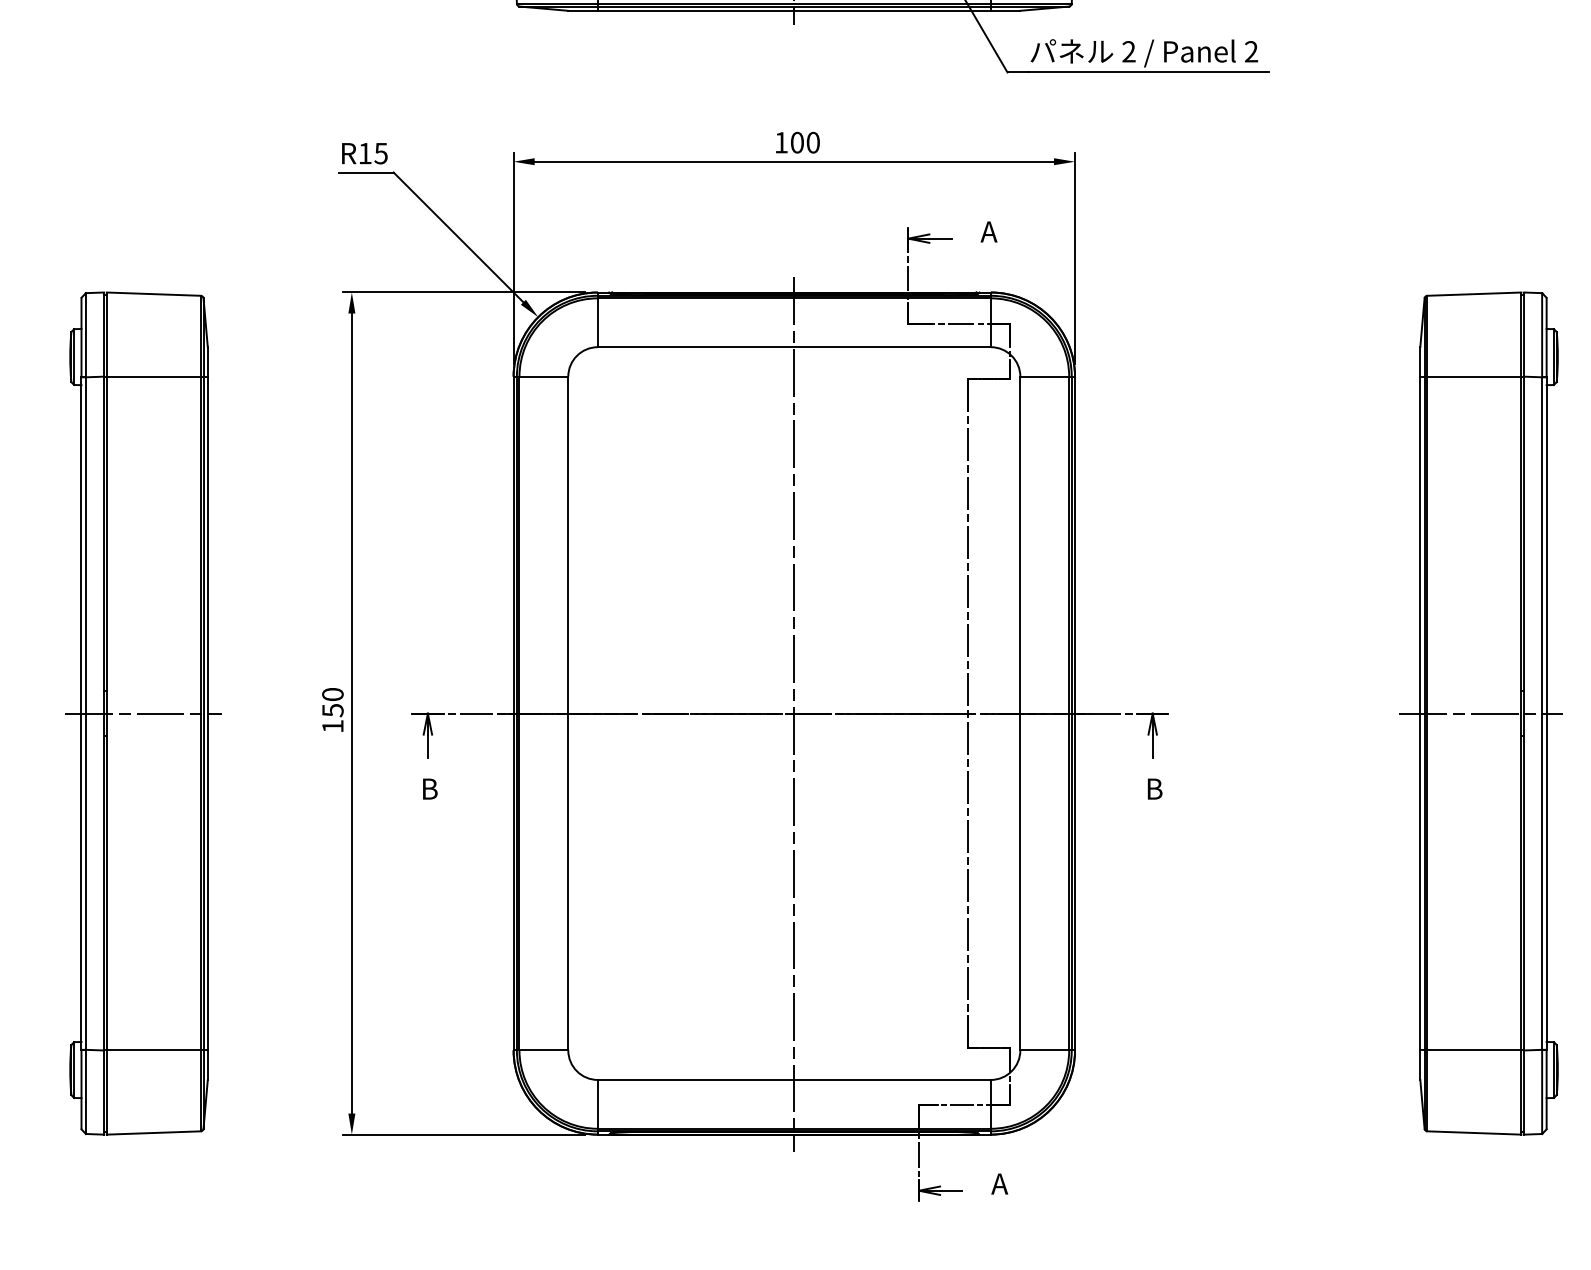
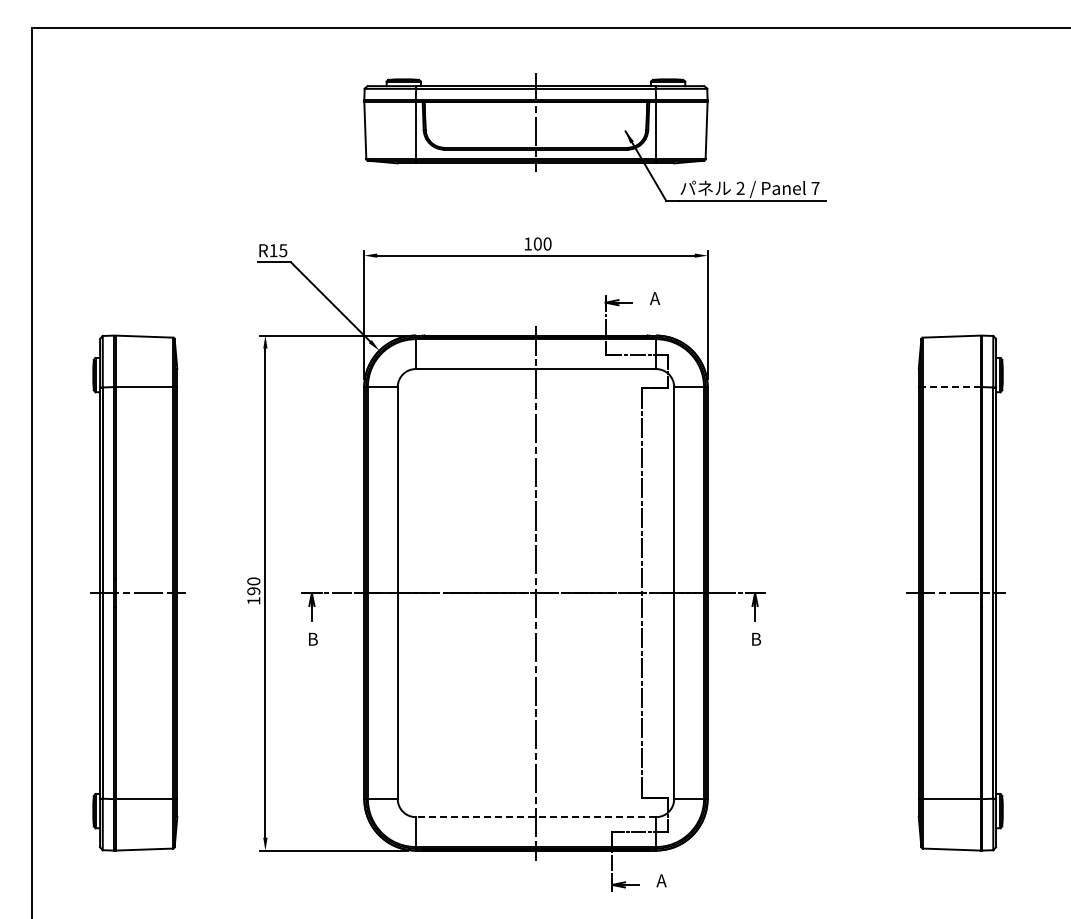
text: (1251, 50) -> (815, 187), 2 -> 7
line: (1473, 377) -> (951, 387), solid -> dashed
text: (332, 710) -> (253, 591), 150 -> 190
line: (793, 1080) -> (535, 817), solid -> dashed

